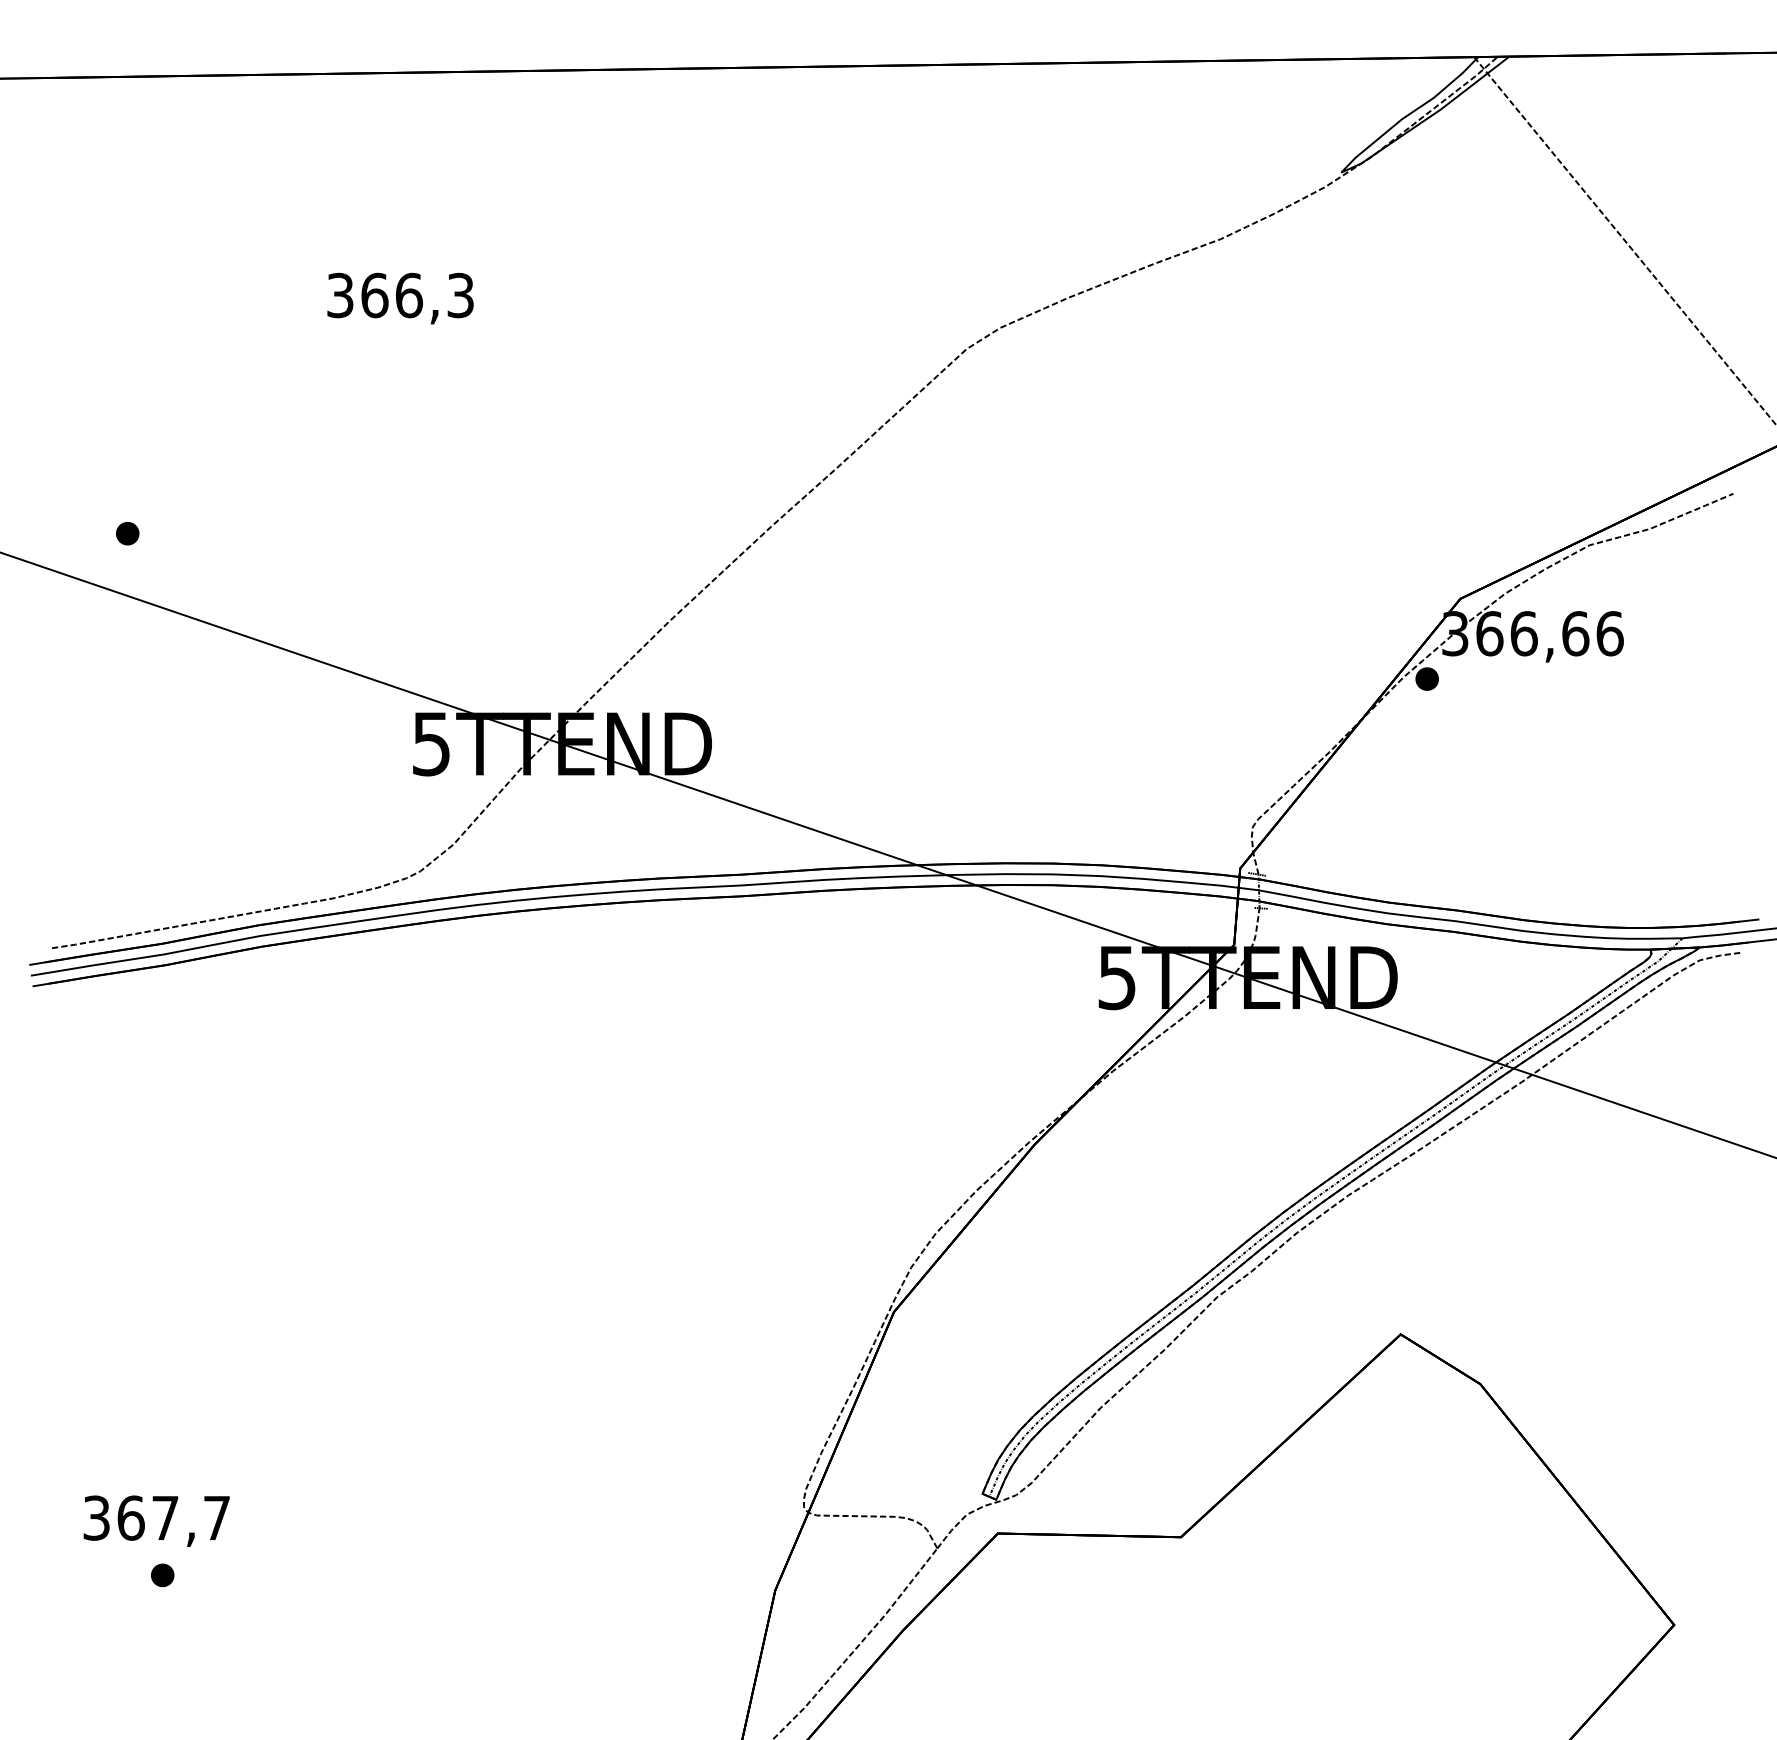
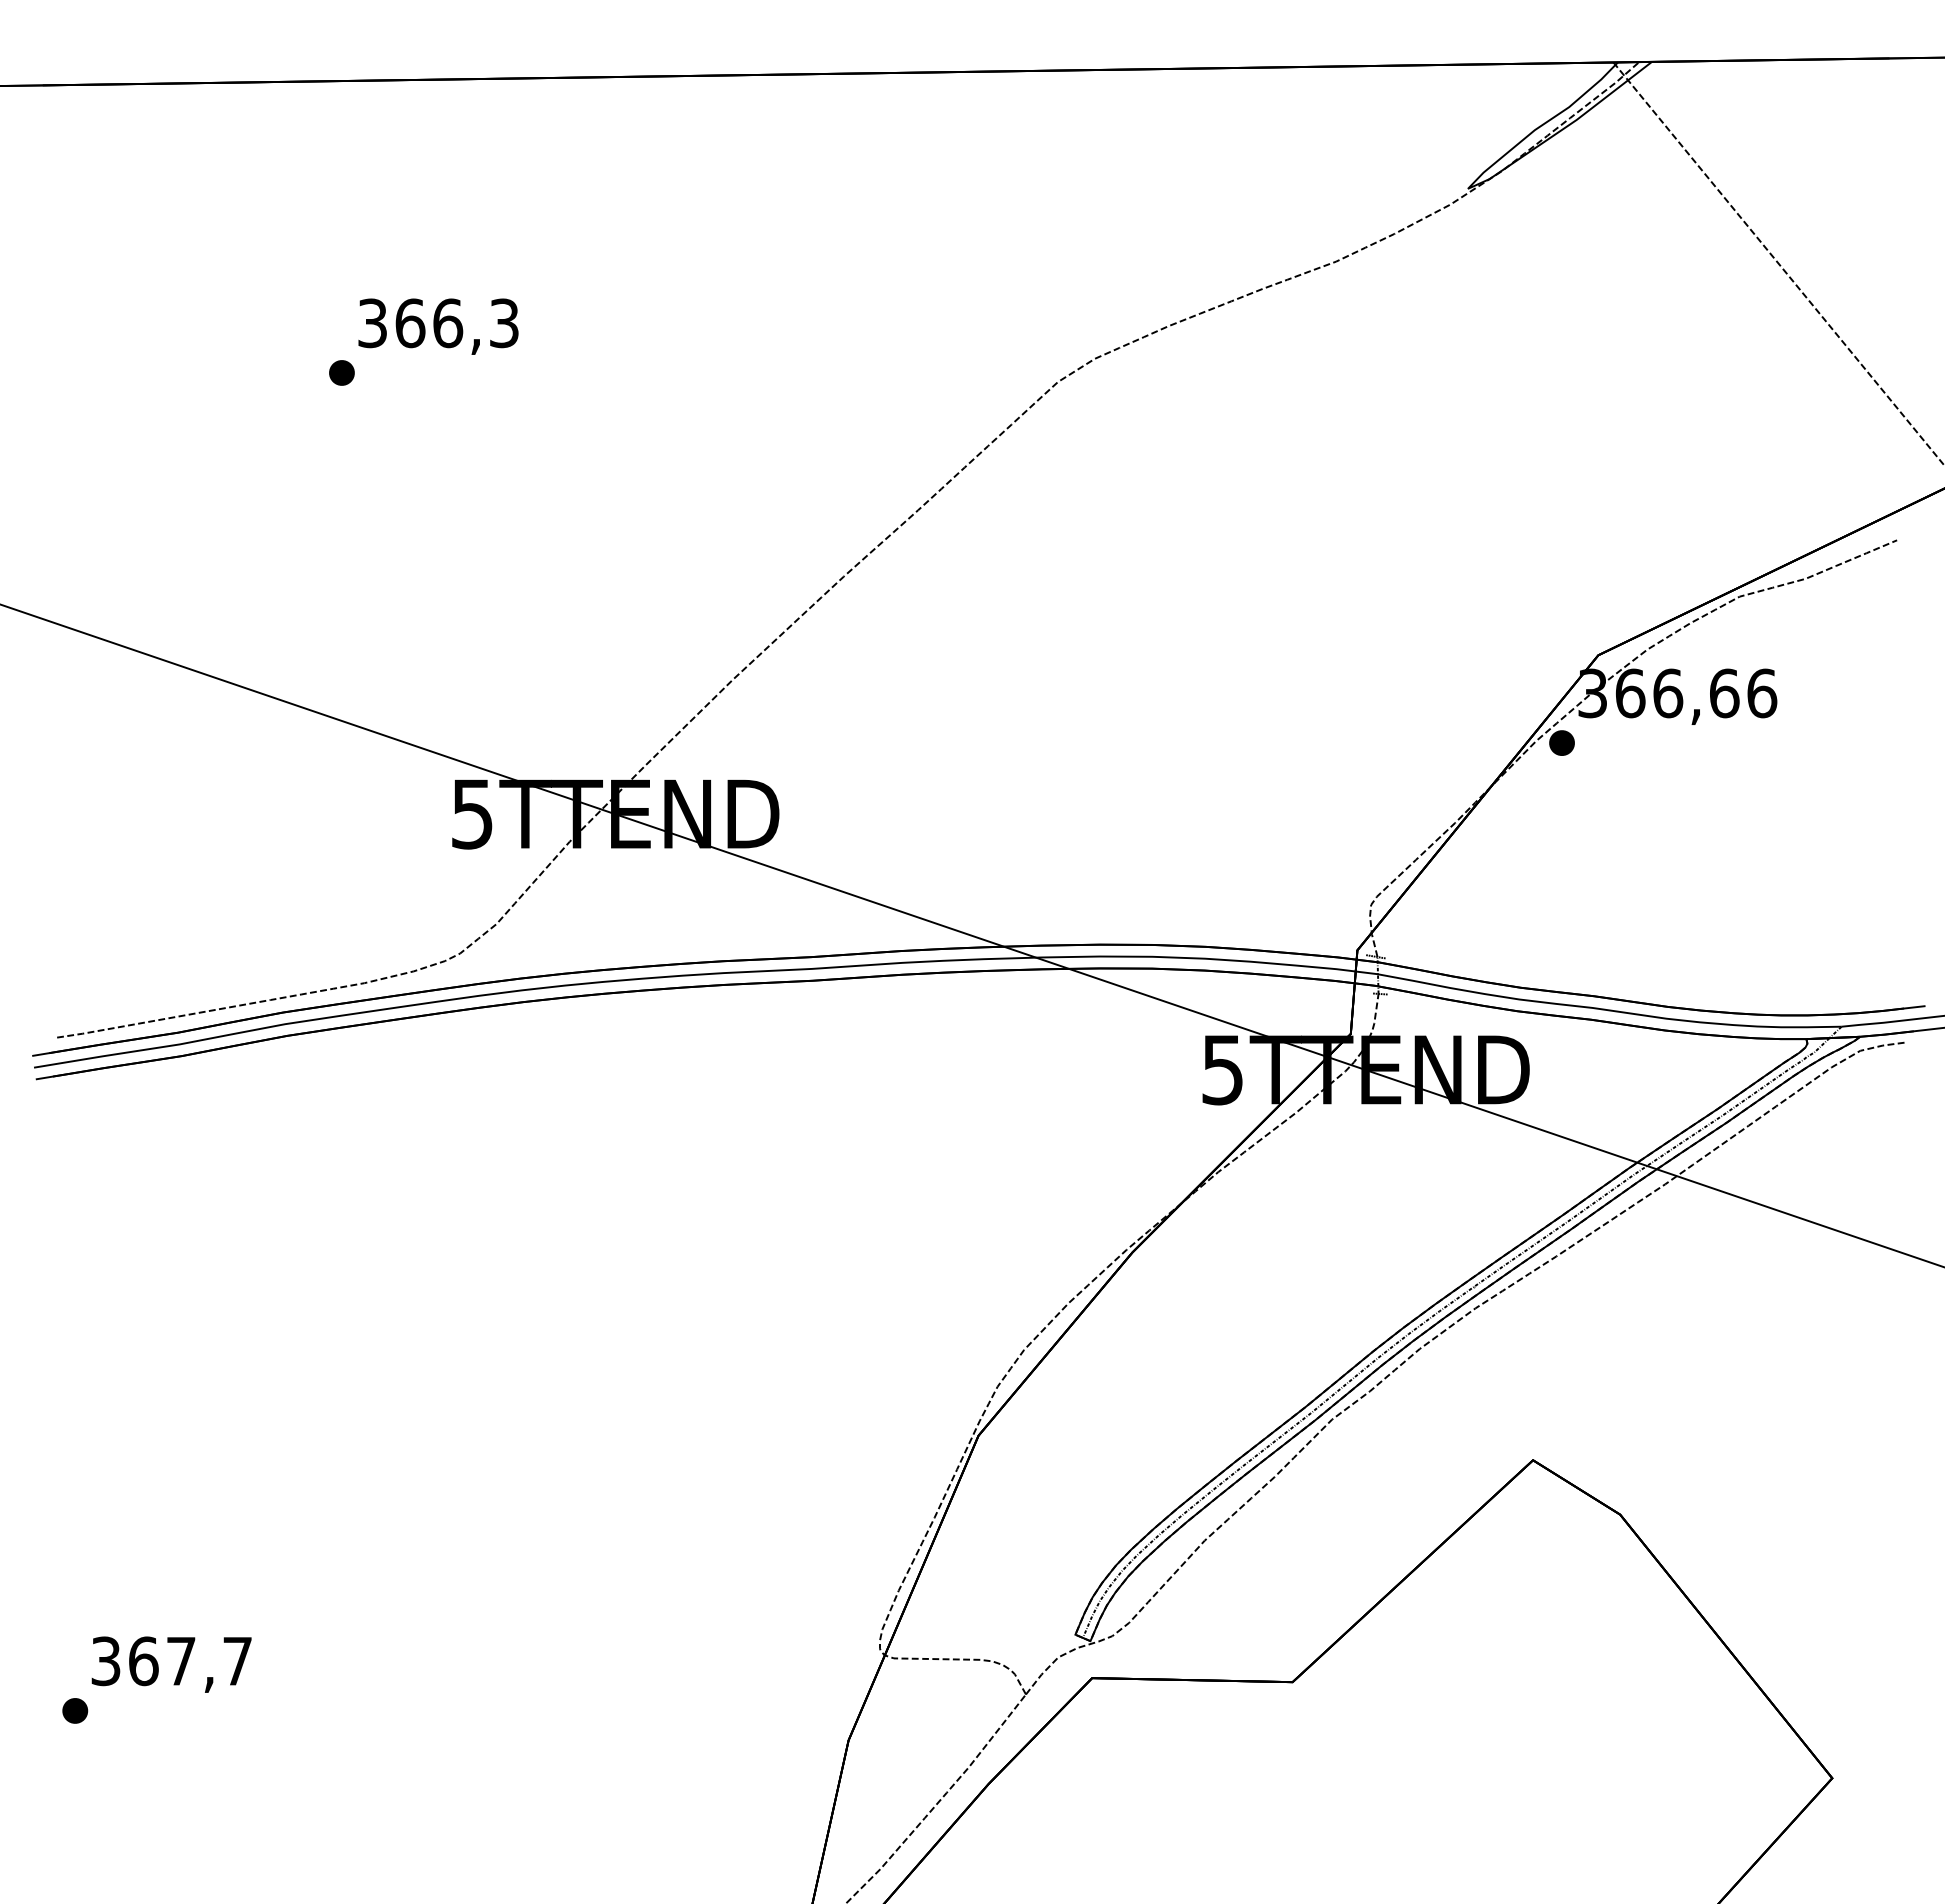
part: (127, 533) -> (341, 372), moved
part: (162, 1574) -> (75, 1710), moved

